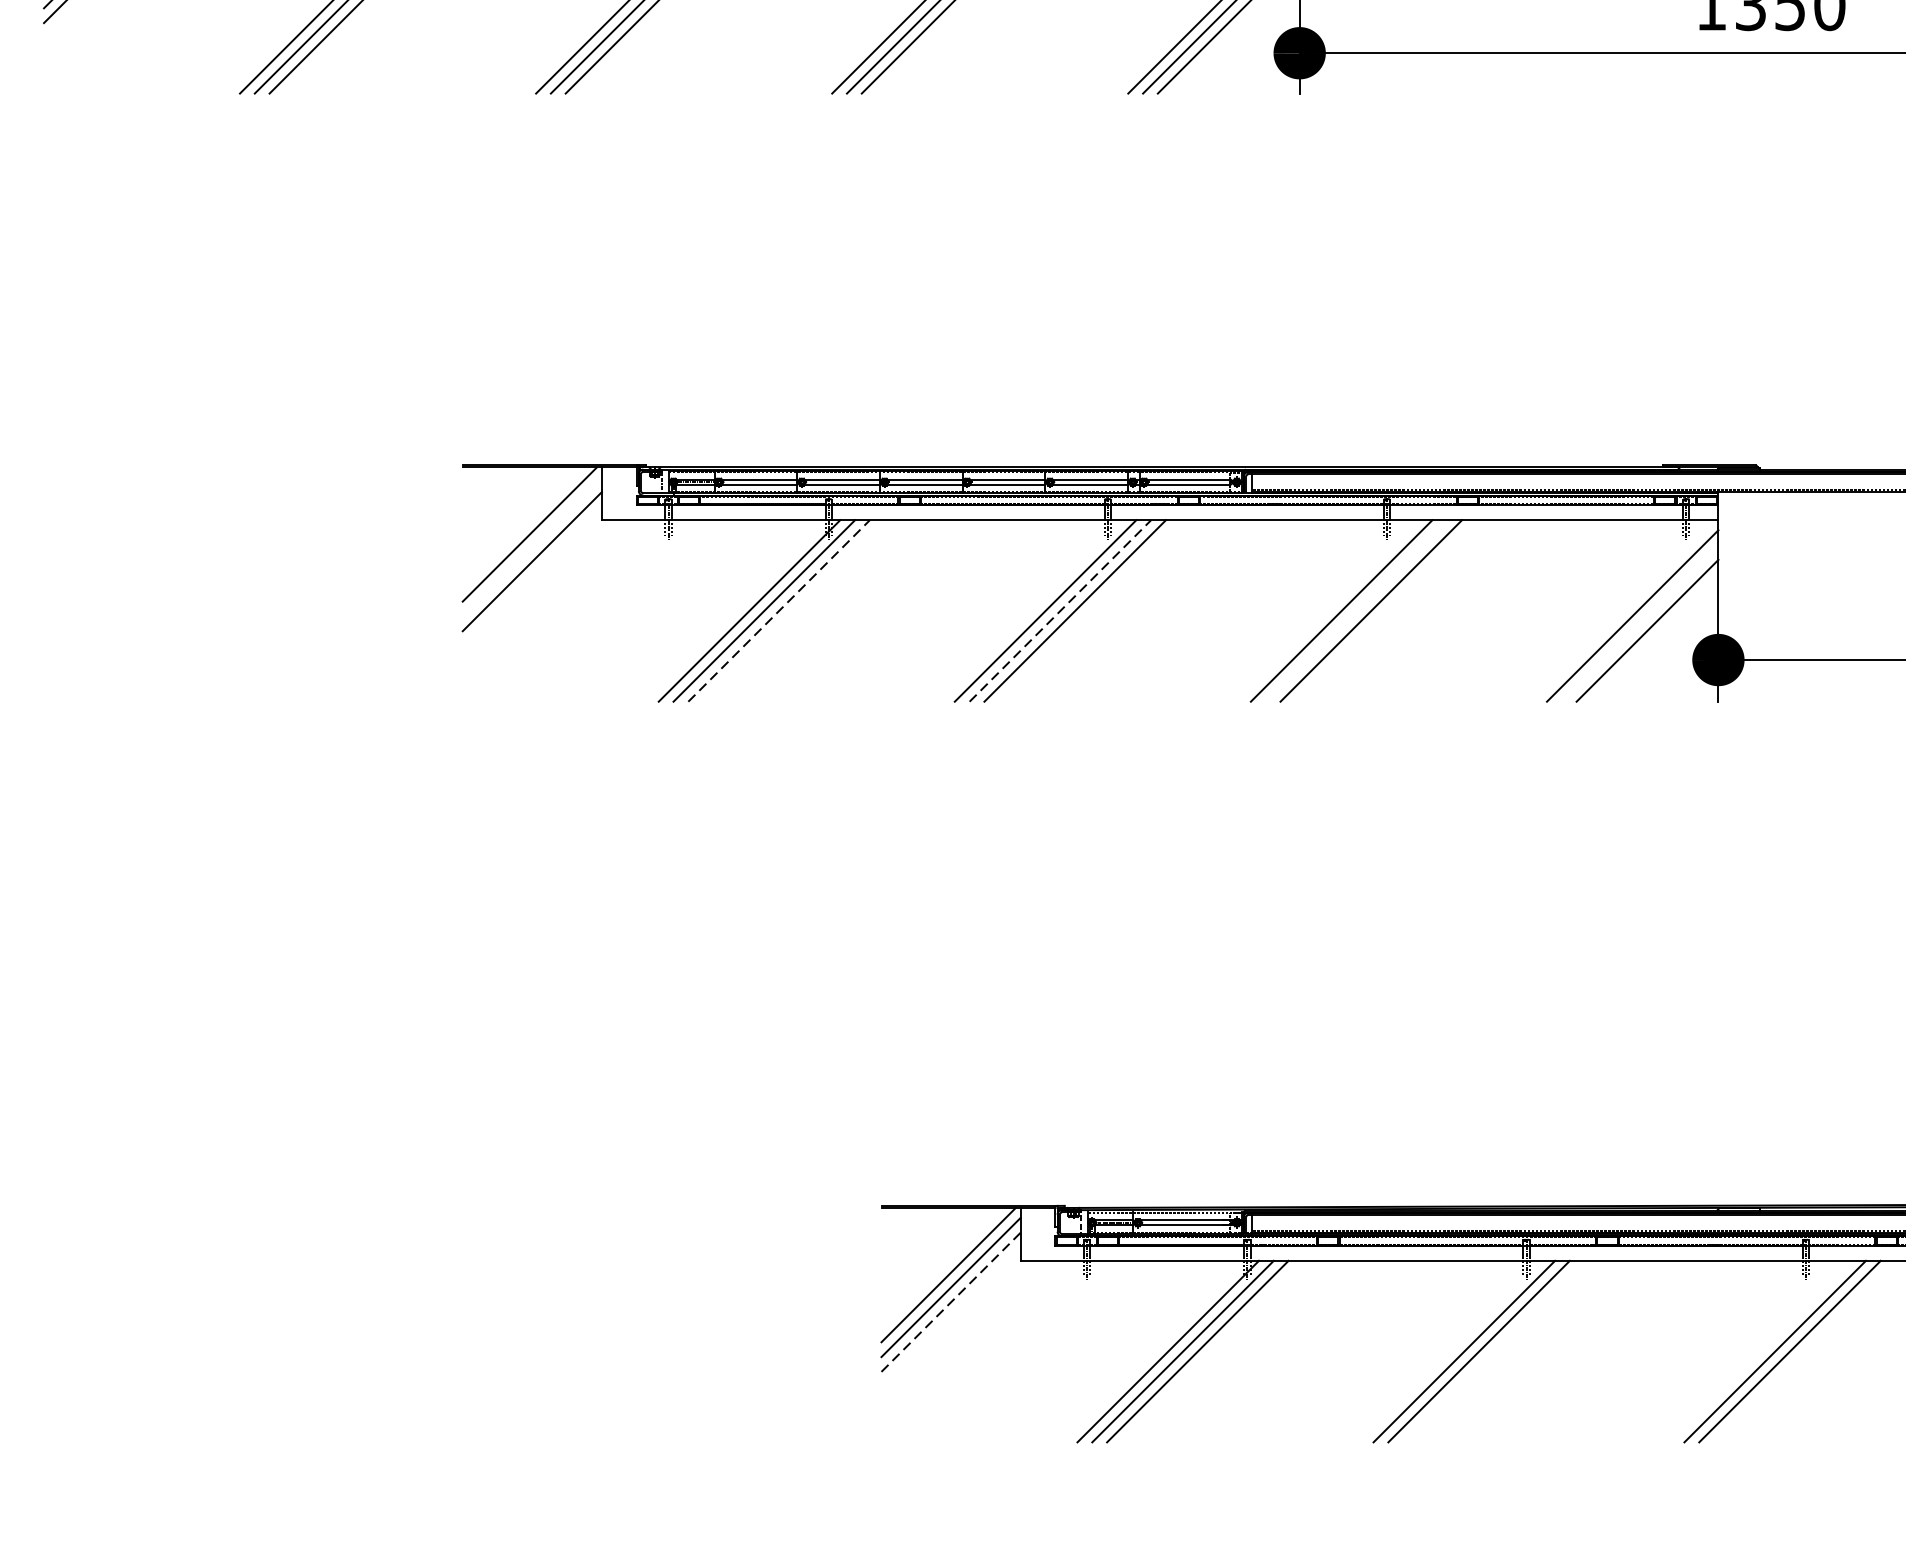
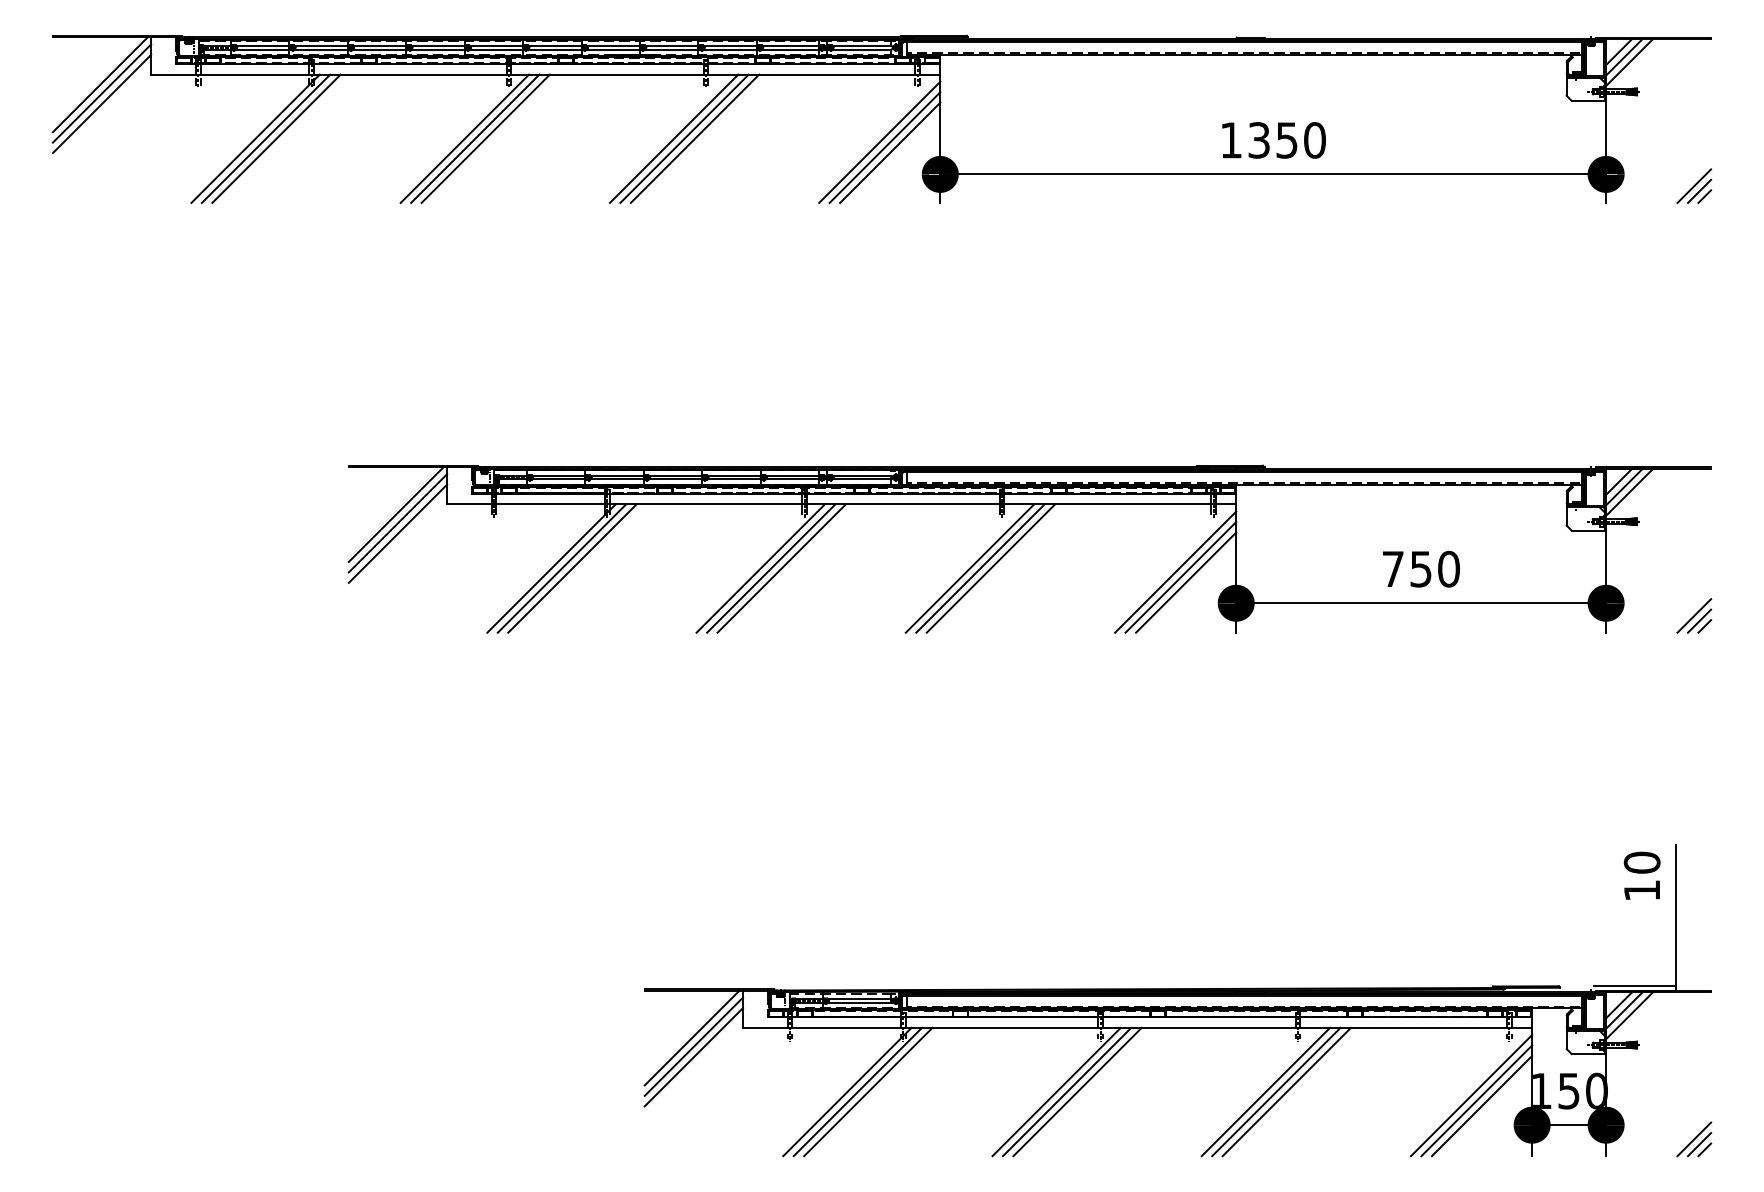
line: (531, 547) -> (397, 523), added
line: (779, 610) -> (572, 568), dashed -> solid
line: (1060, 610) -> (771, 568), dashed -> solid
line: (1356, 610) -> (980, 568), added
line: (1639, 623) -> (1180, 577), added
line: (950, 1302) -> (693, 1057), dashed -> solid
line: (1493, 1350) -> (1077, 1091), added
line: (1759, 1350) -> (1265, 1091), added

